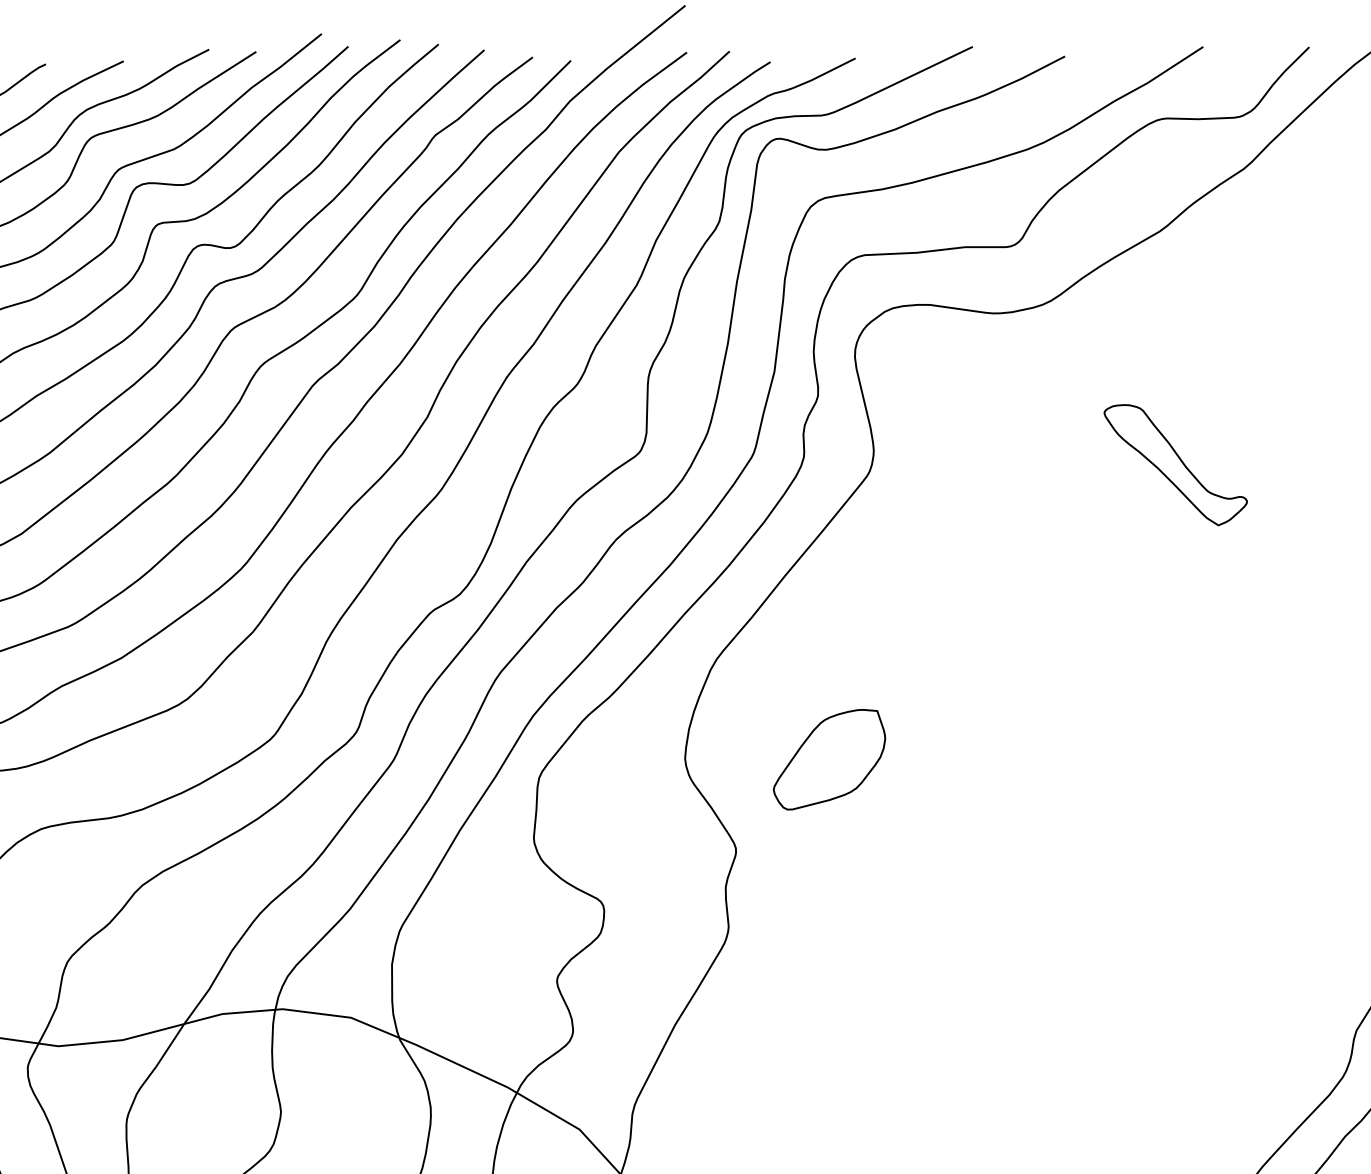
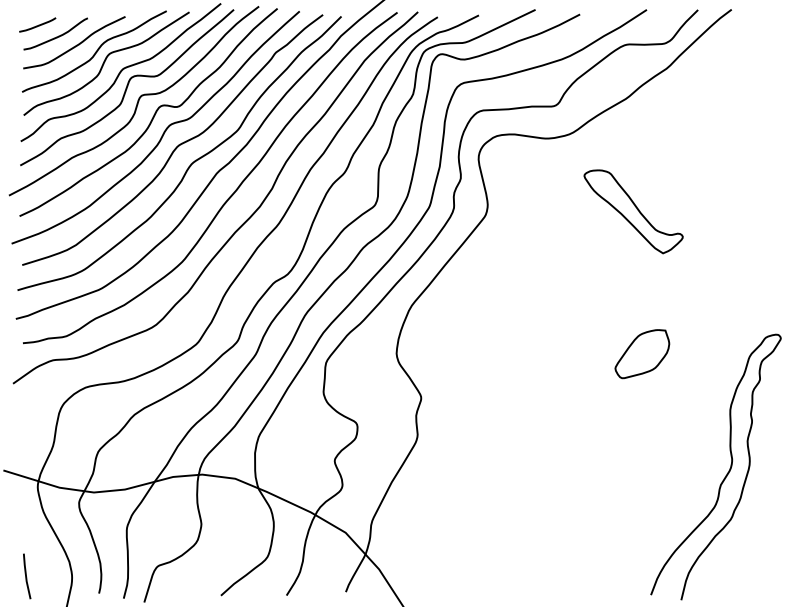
part: (1175, 464) -> (633, 211), size x1.43
part: (829, 760) -> (642, 354), moved

